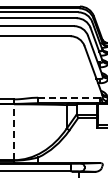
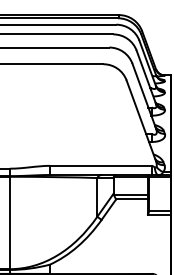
line: (69, 97) -> (101, 165), dashed -> solid
line: (14, 132) -> (10, 223), dashed -> solid

